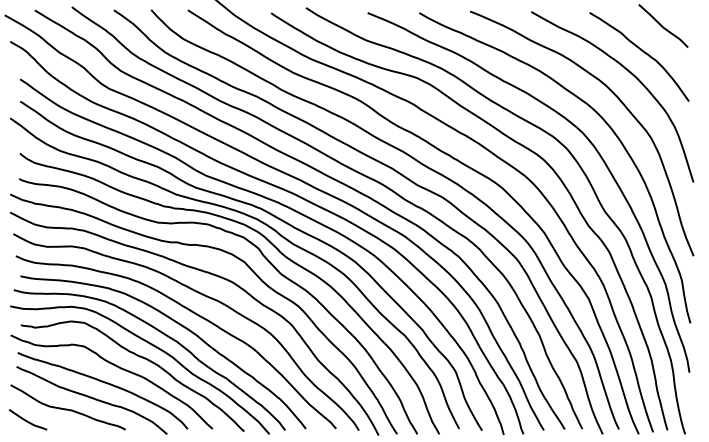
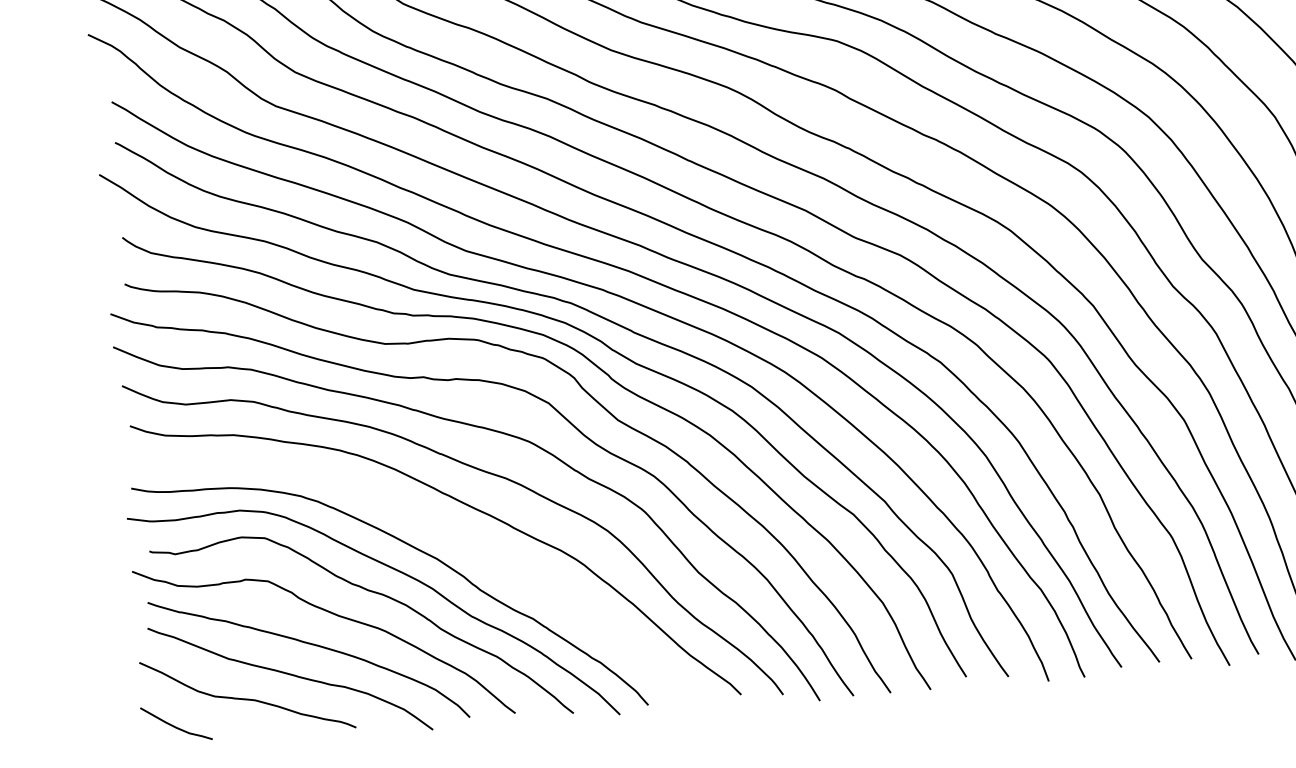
curve: (179, 325) -> (439, 528), removed

